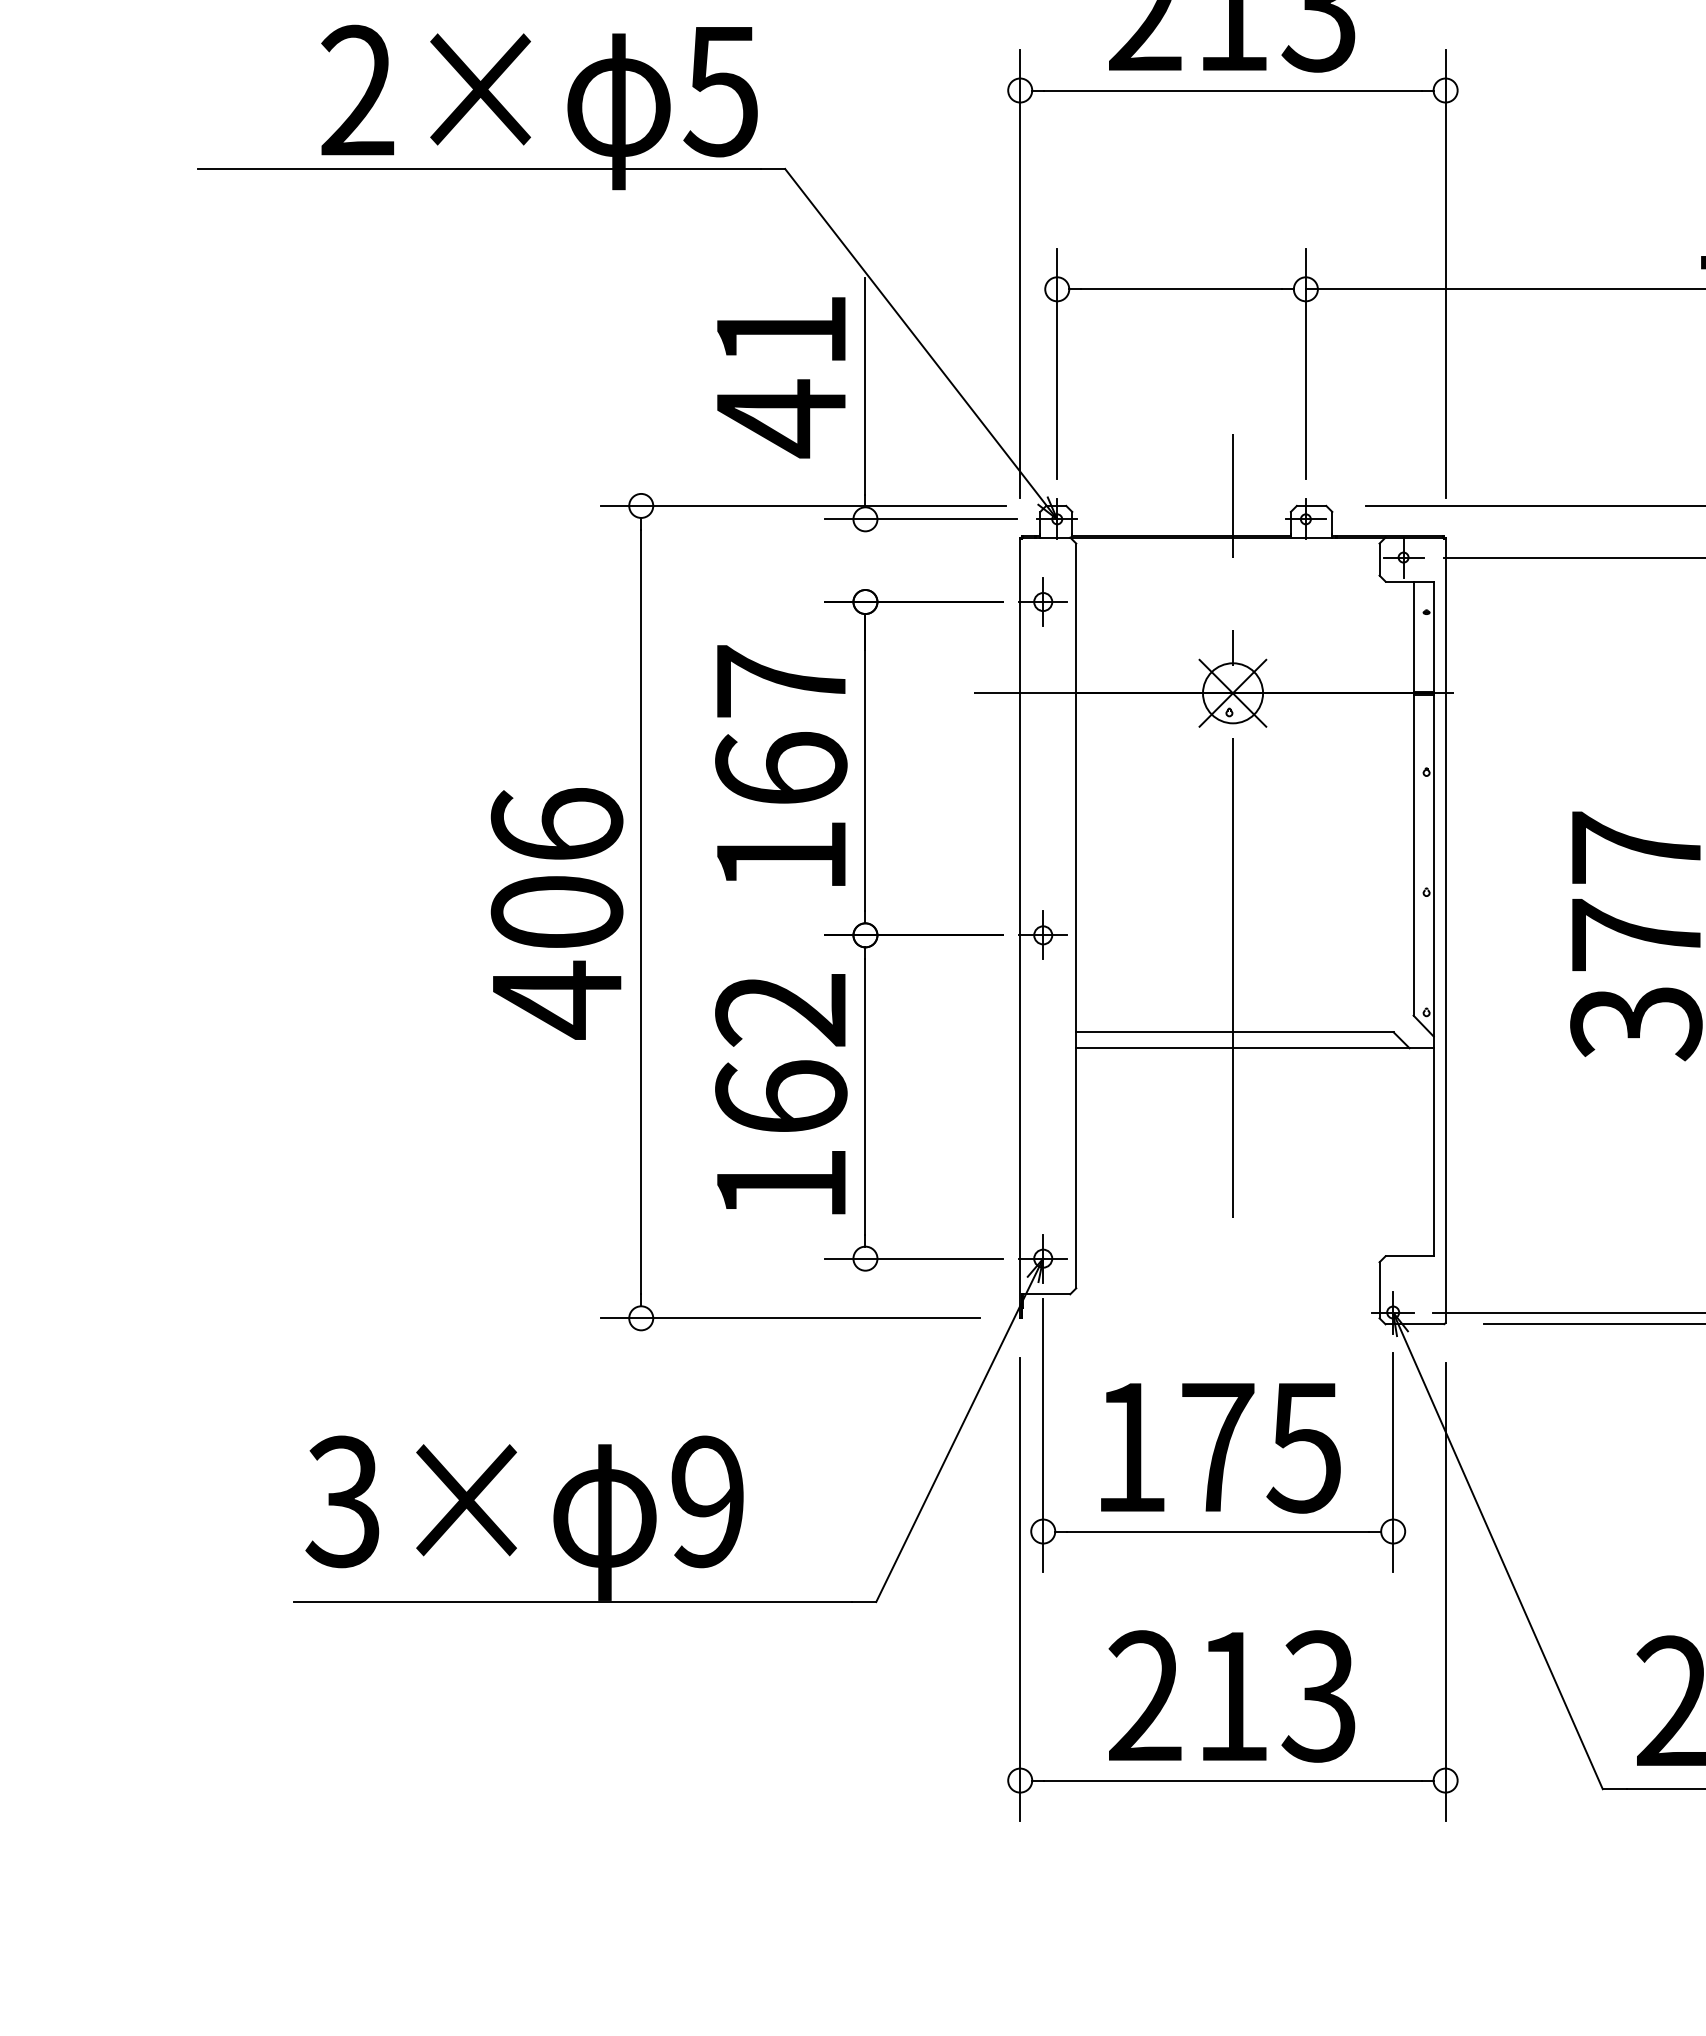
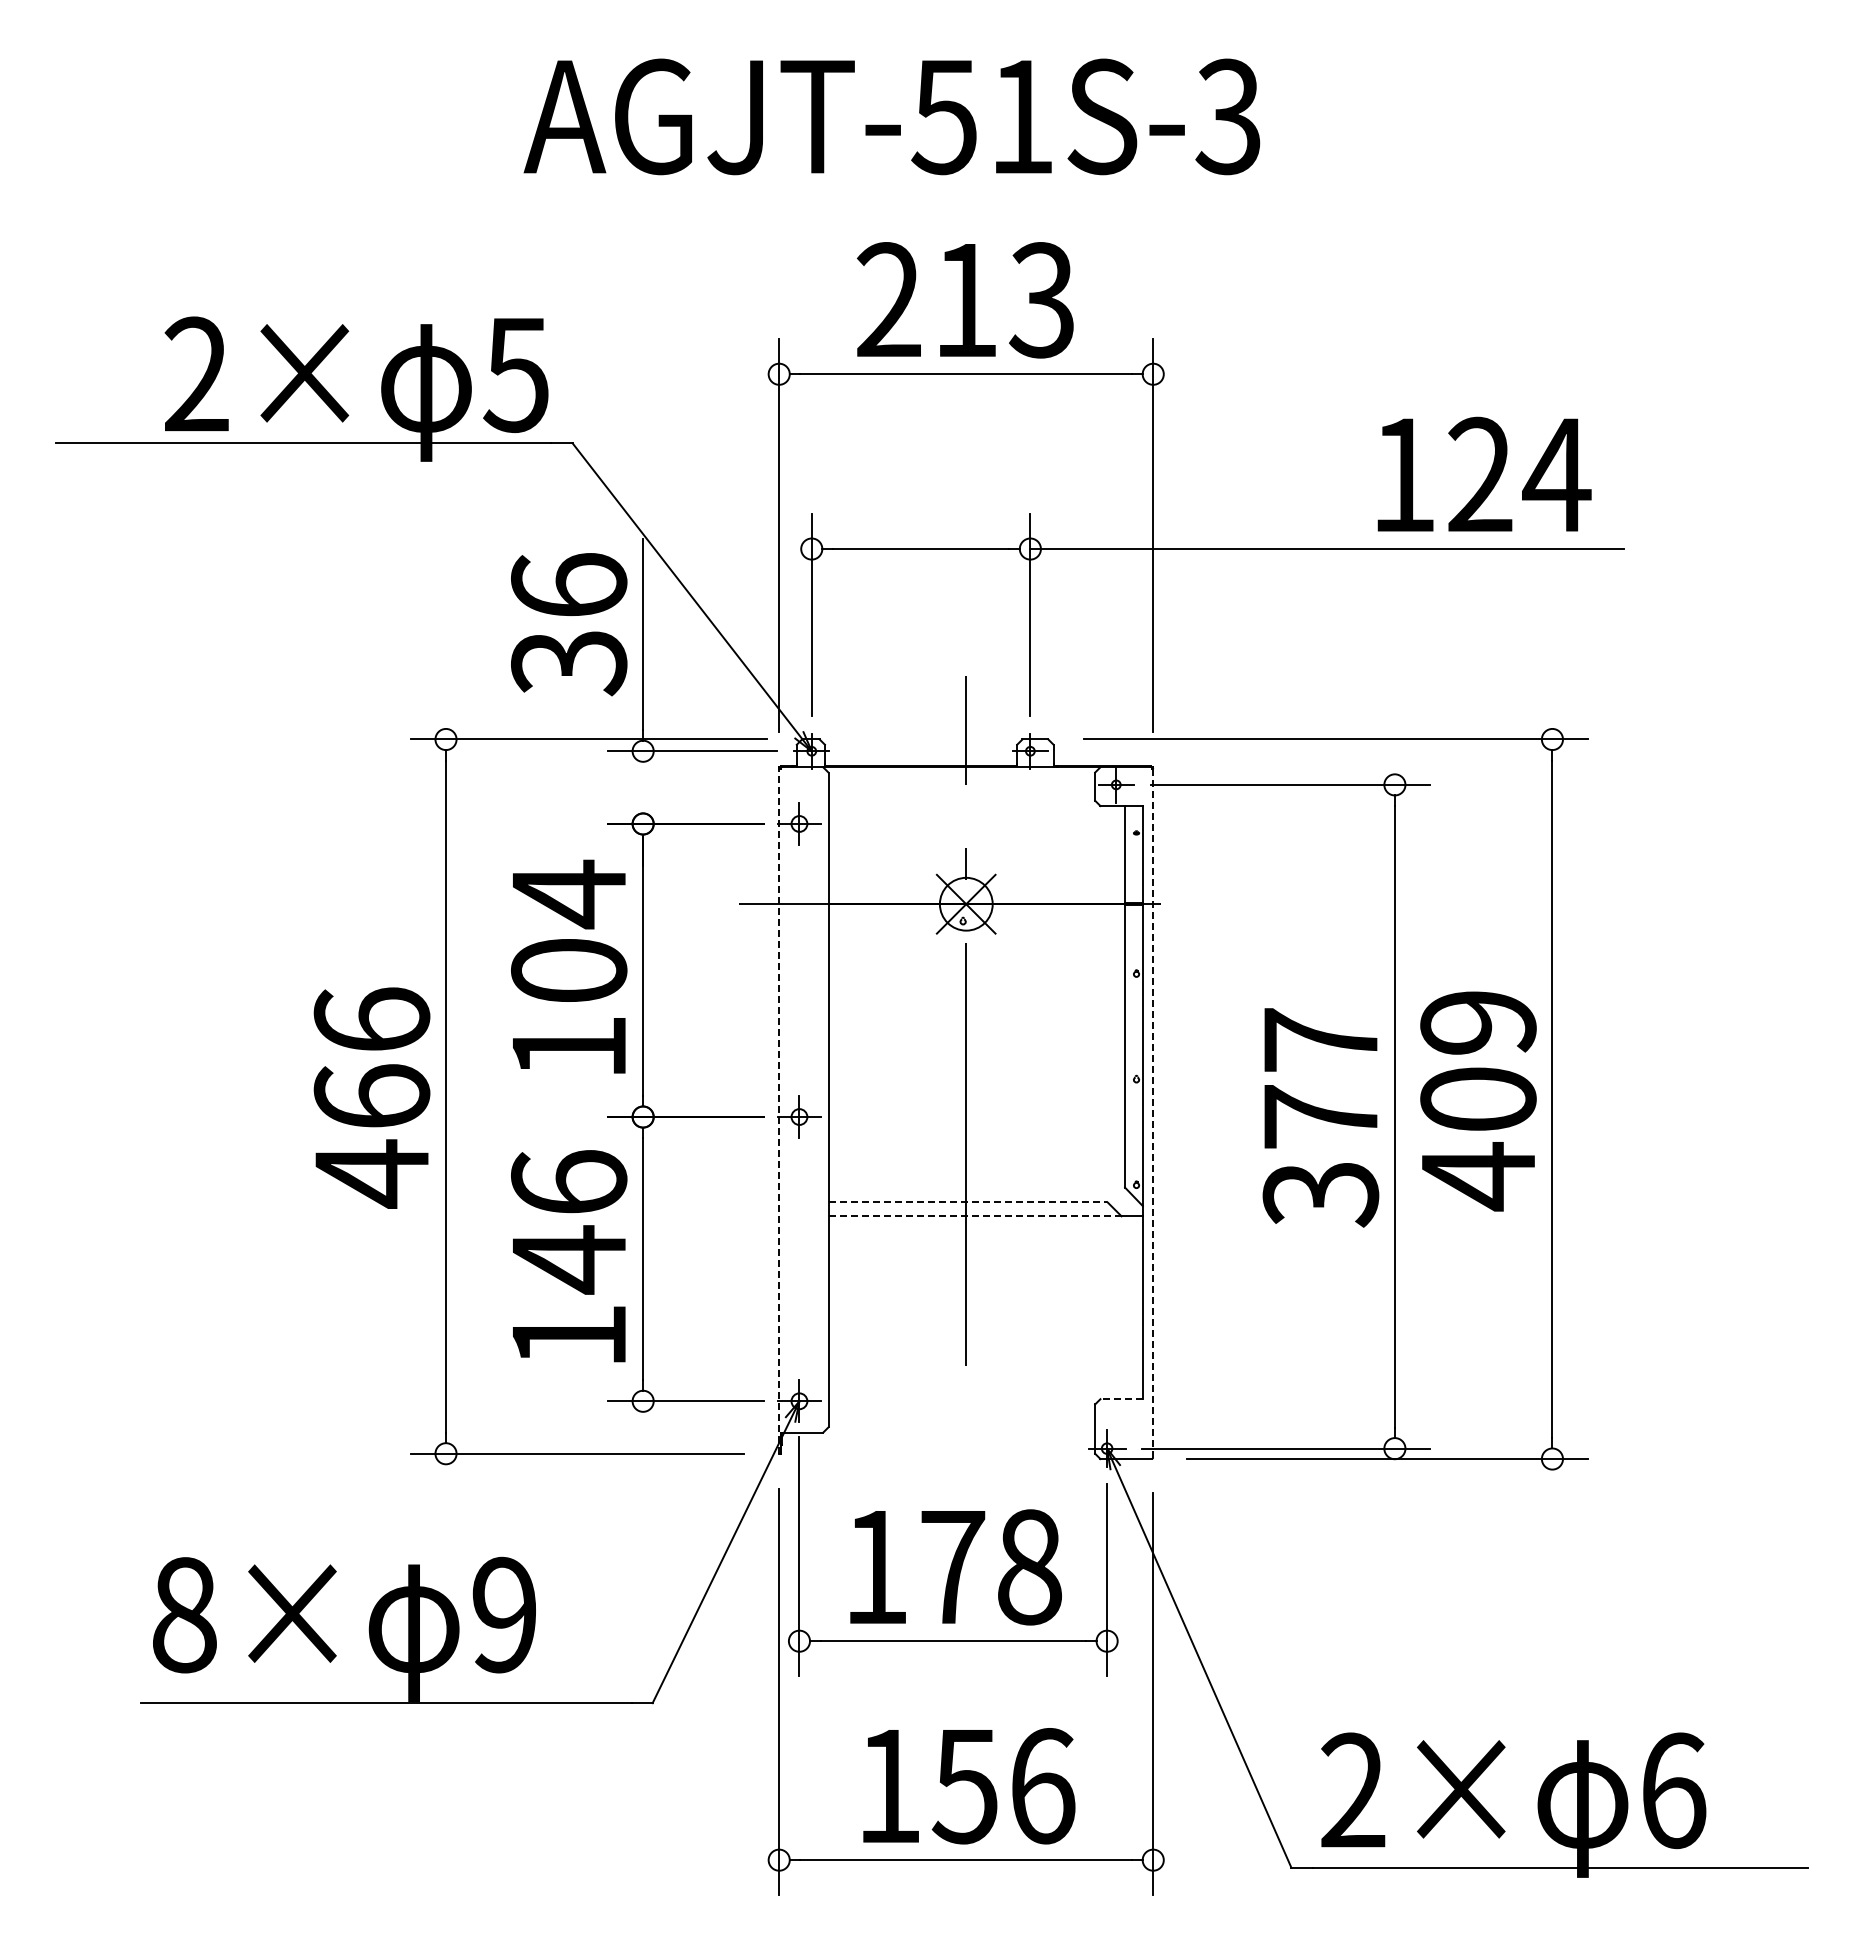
text: (781, 376) -> (569, 625), 41 -> 36
text: (781, 723) -> (569, 930), 167 -> 104
text: (556, 910) -> (371, 1095), 406 -> 466
line: (1020, 927) -> (779, 1110), solid -> dashed
line: (1445, 931) -> (1153, 1113), solid -> dashed
line: (1235, 1032) -> (968, 1202), solid -> dashed
line: (1243, 1048) -> (975, 1216), solid -> dashed
text: (781, 1055) -> (569, 1222), 162 -> 146
line: (1409, 1256) -> (1121, 1399), solid -> dashed
text: (1303, 1447) -> (1028, 1567), 175 -> 178
text: (342, 1501) -> (183, 1614), 3× -> 8×
text: (1233, 1696) -> (966, 1786), 213 -> 156

